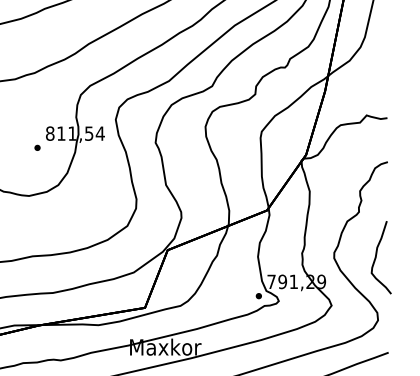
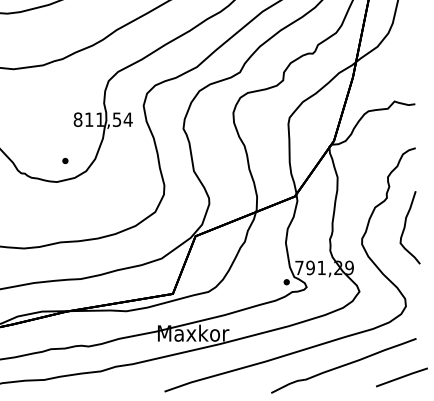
part: (37, 147) -> (65, 160), moved
curve: (376, 257) -> (405, 227), moved

